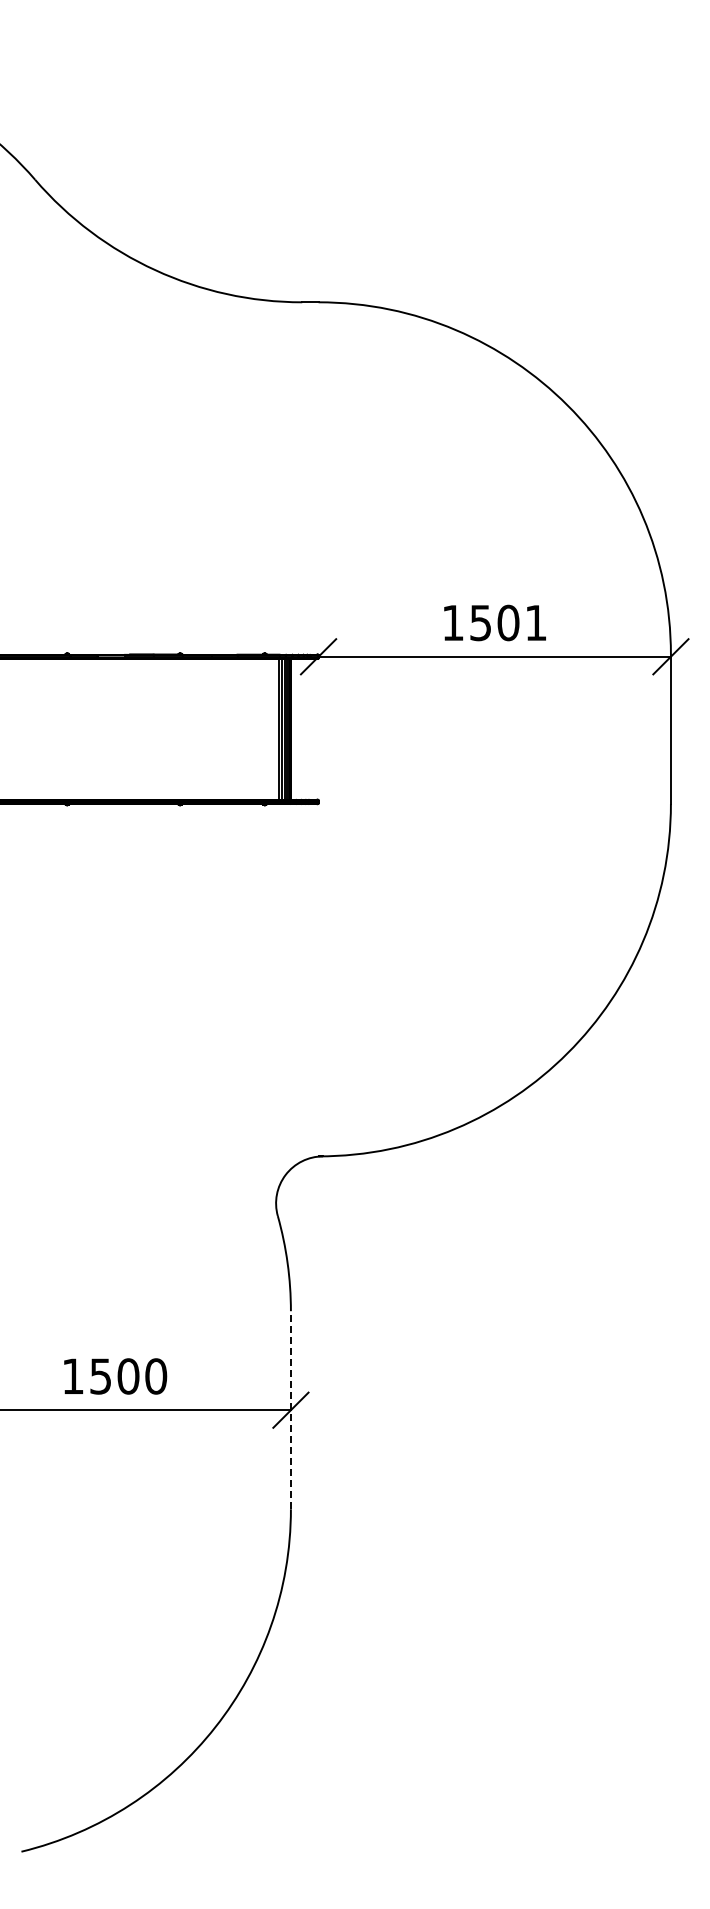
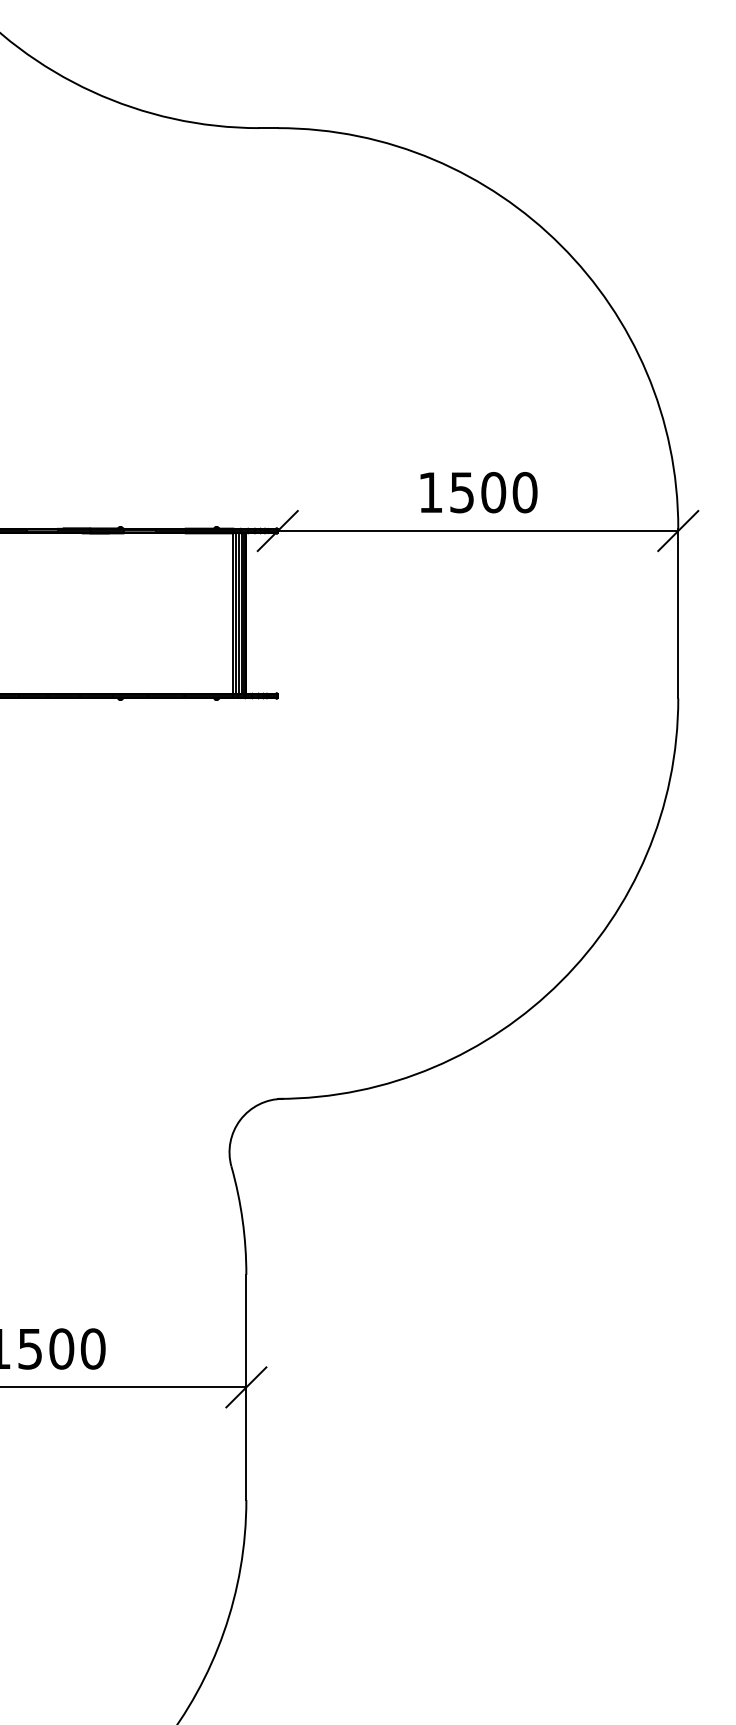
text: (536, 622) -> (525, 492), 1501 -> 1500
line: (290, 1409) -> (245, 1386), dashed -> solid

